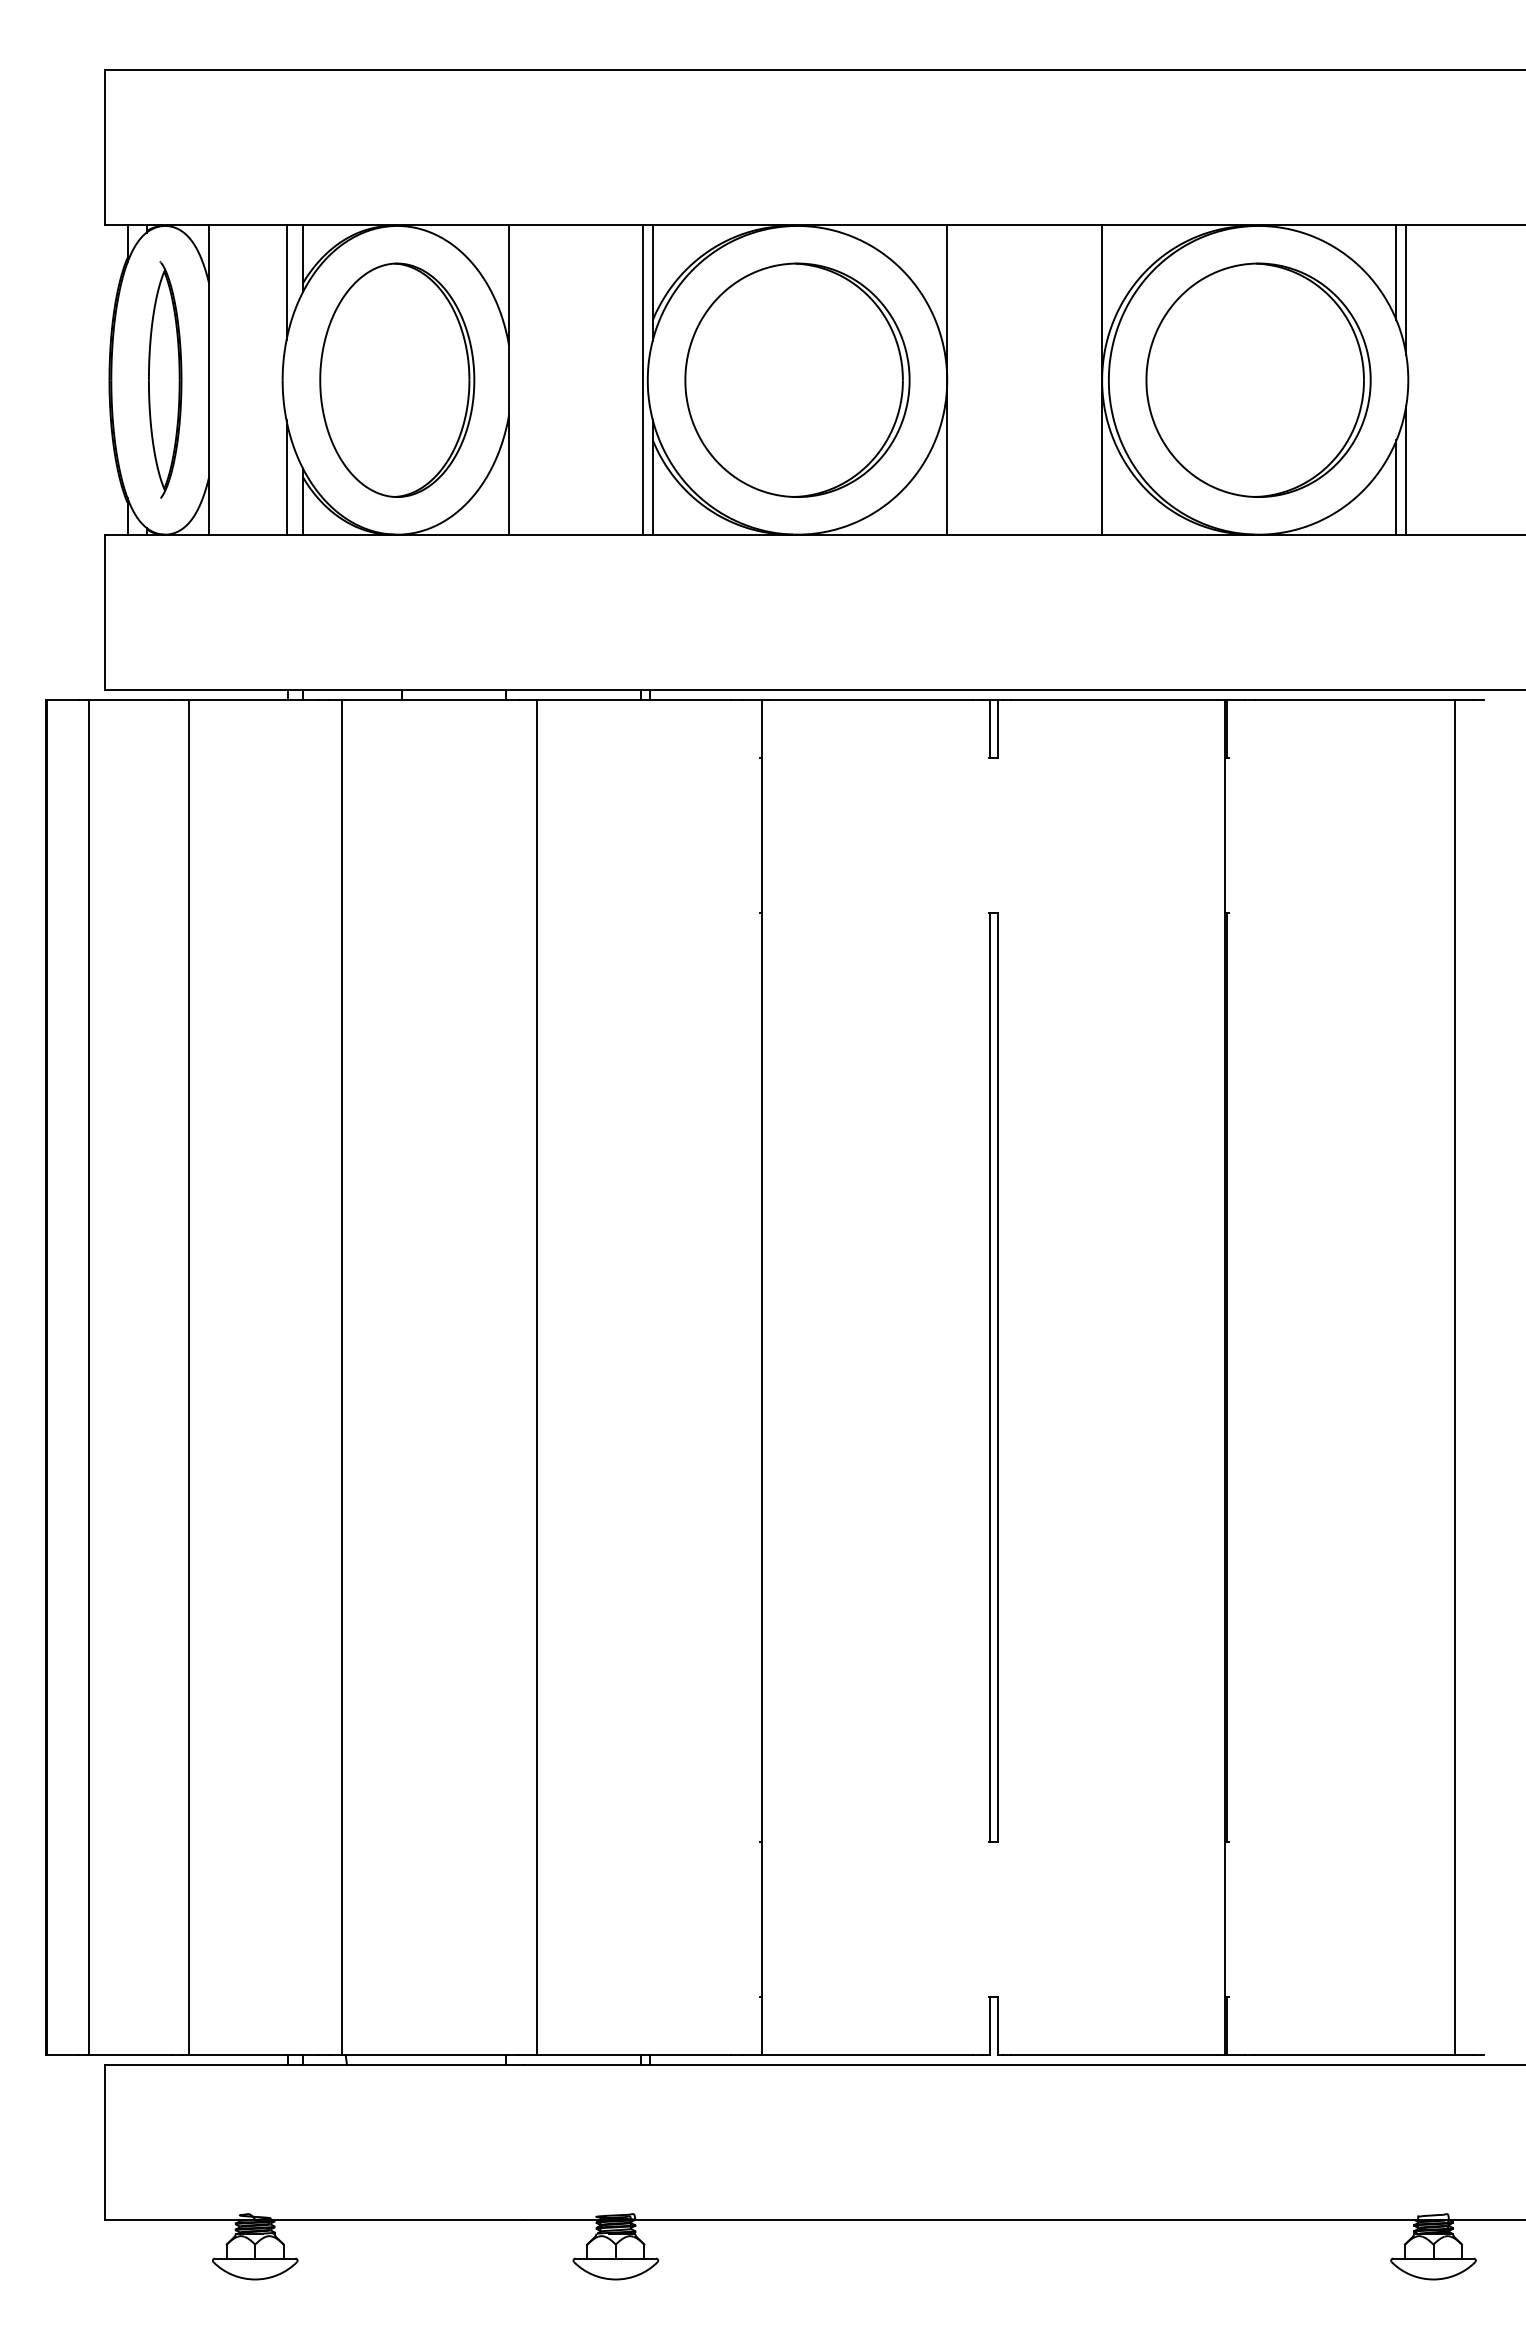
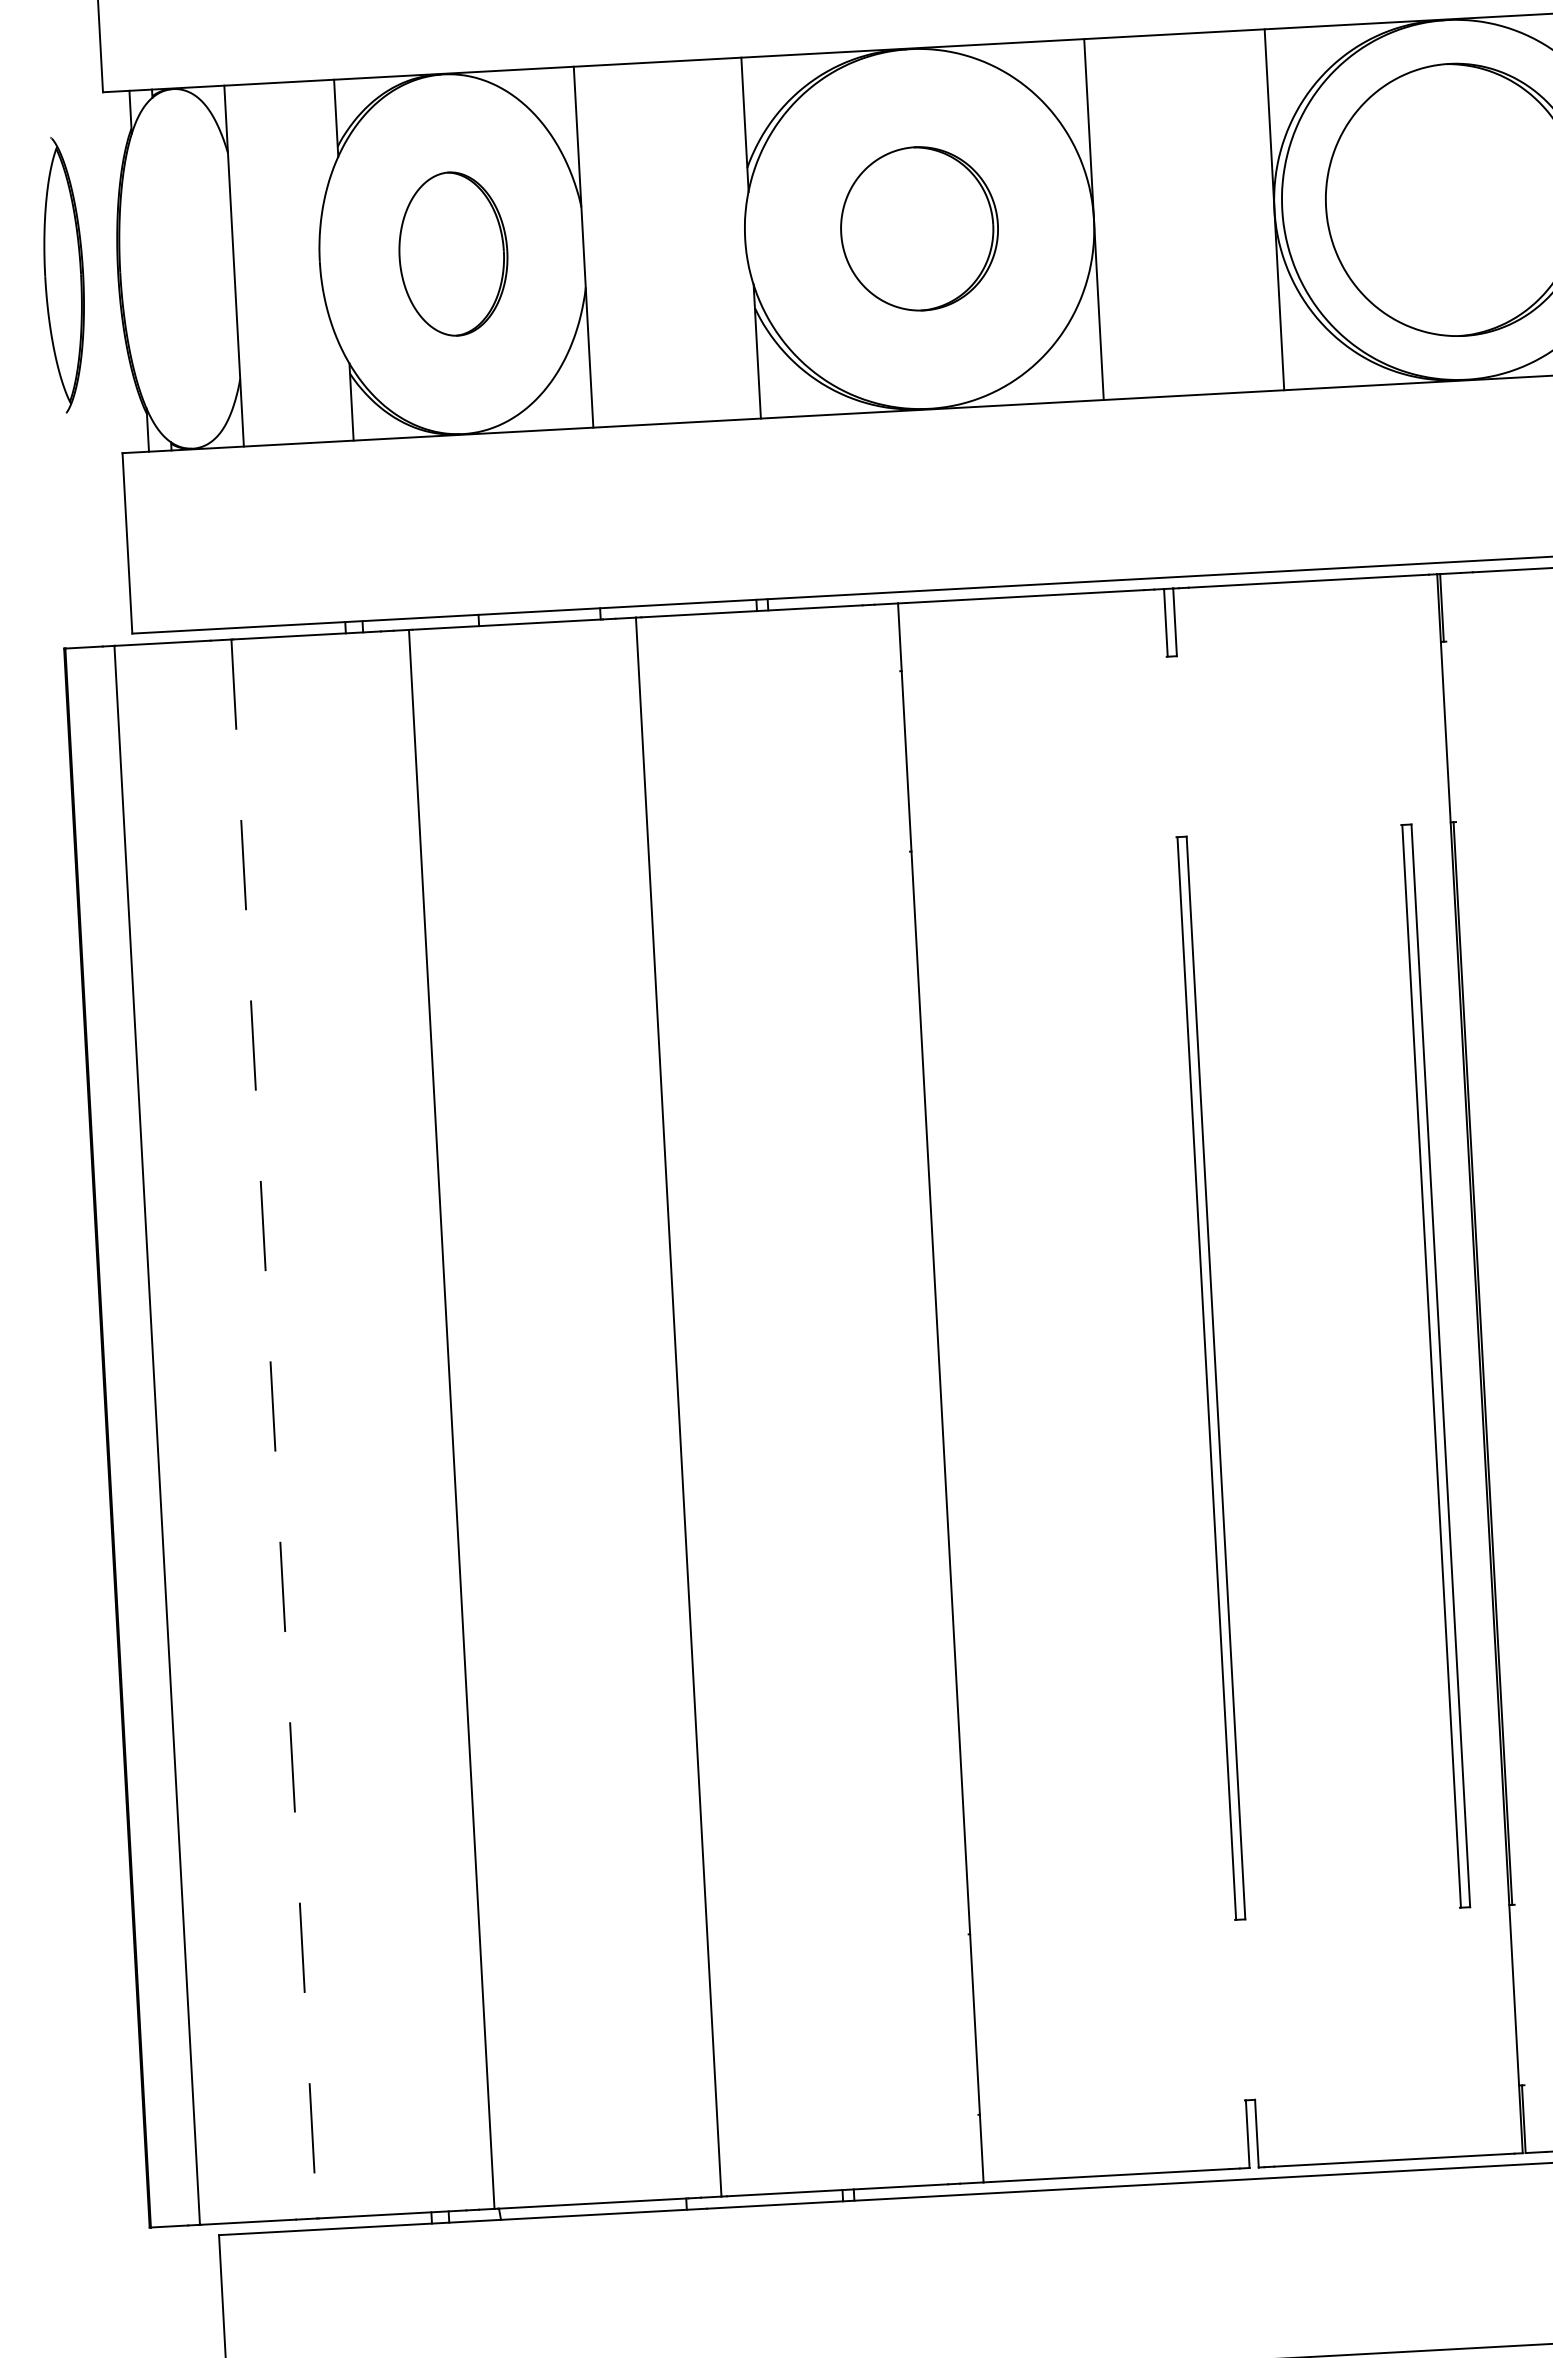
line: (286, 282) -> (318, 147), removed
part: (165, 379) -> (64, 274), moved
part: (397, 379) -> (453, 253), size x0.6
part: (797, 379) -> (919, 228), size x0.6
line: (643, 380) -> (740, 238), removed
line: (286, 477) -> (330, 374), removed
line: (189, 1377) -> (274, 1428), solid -> dashed
part: (1186, 1377) -> (1435, 1366), added

